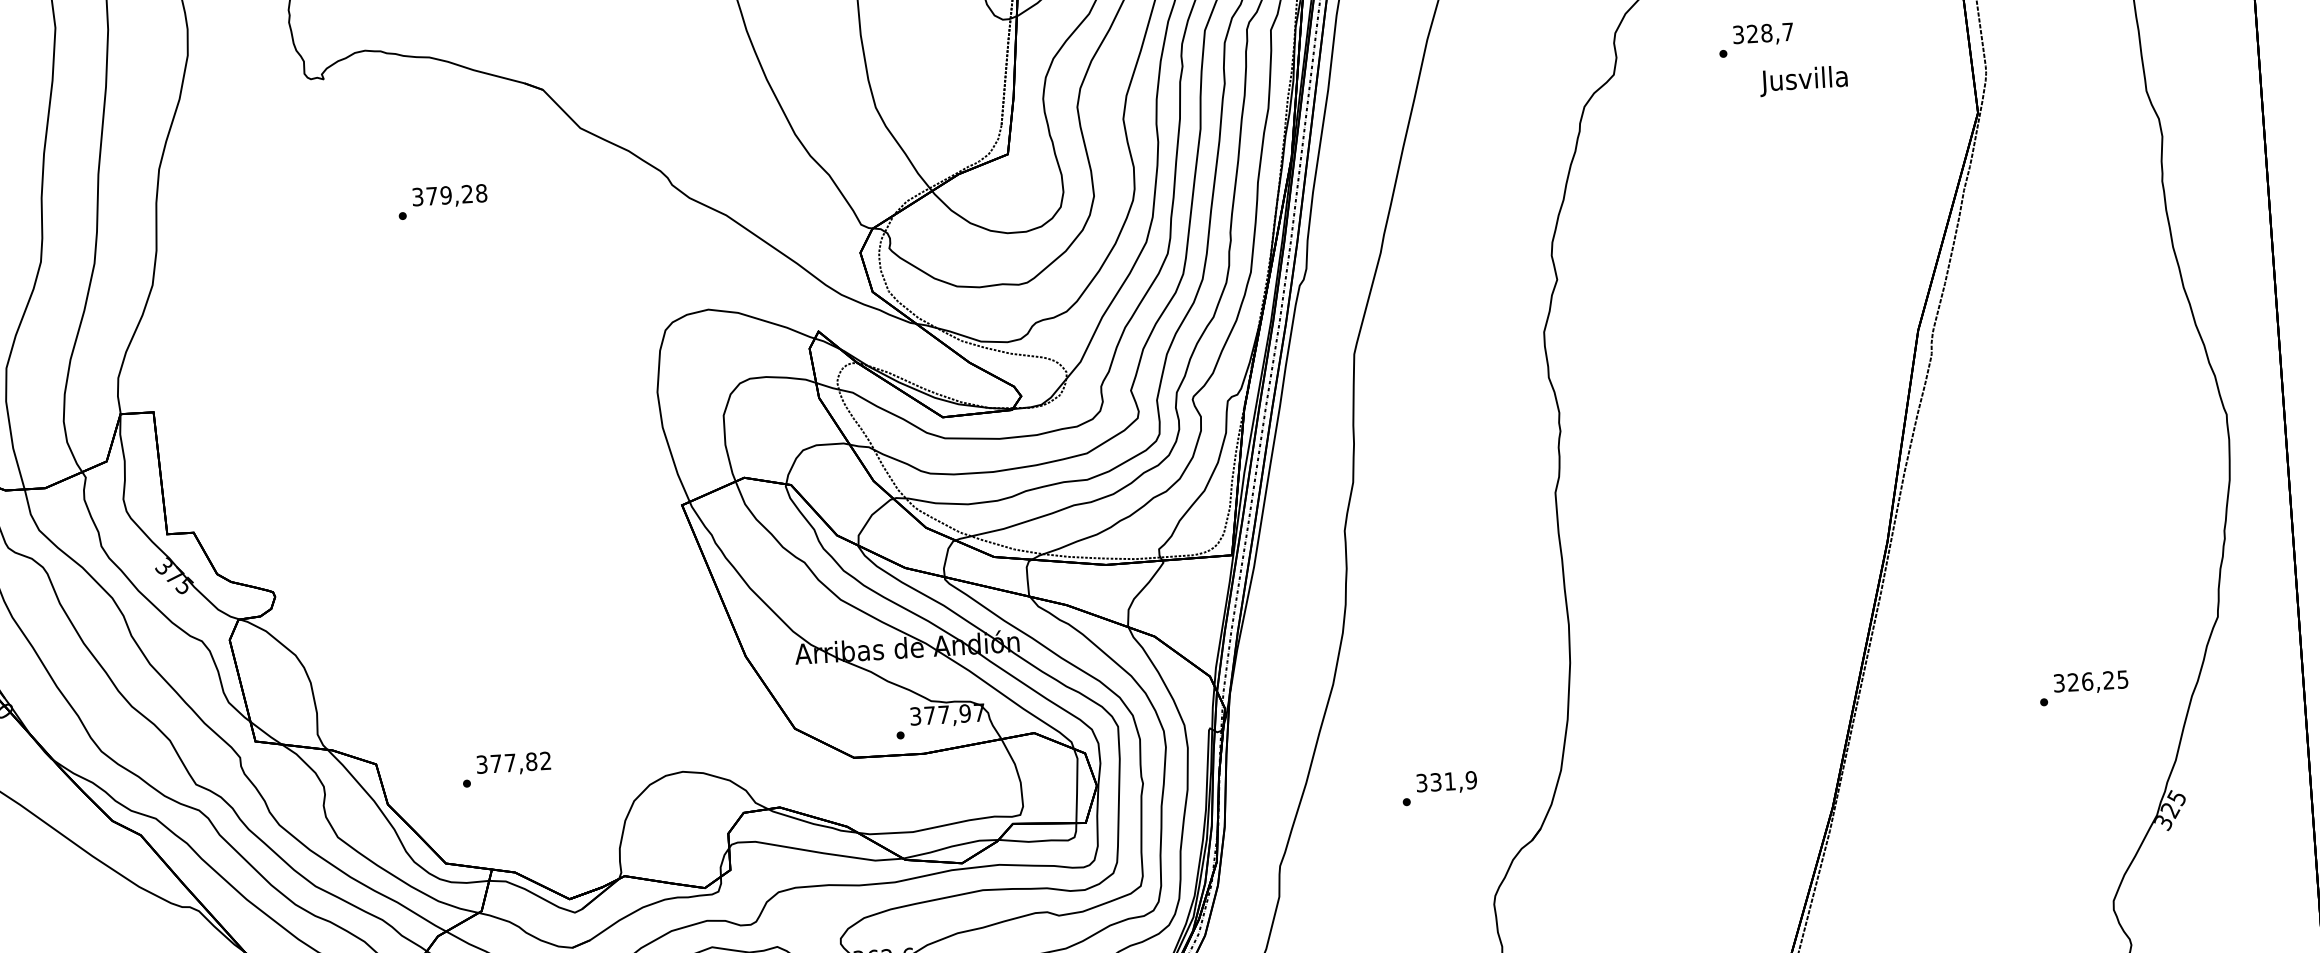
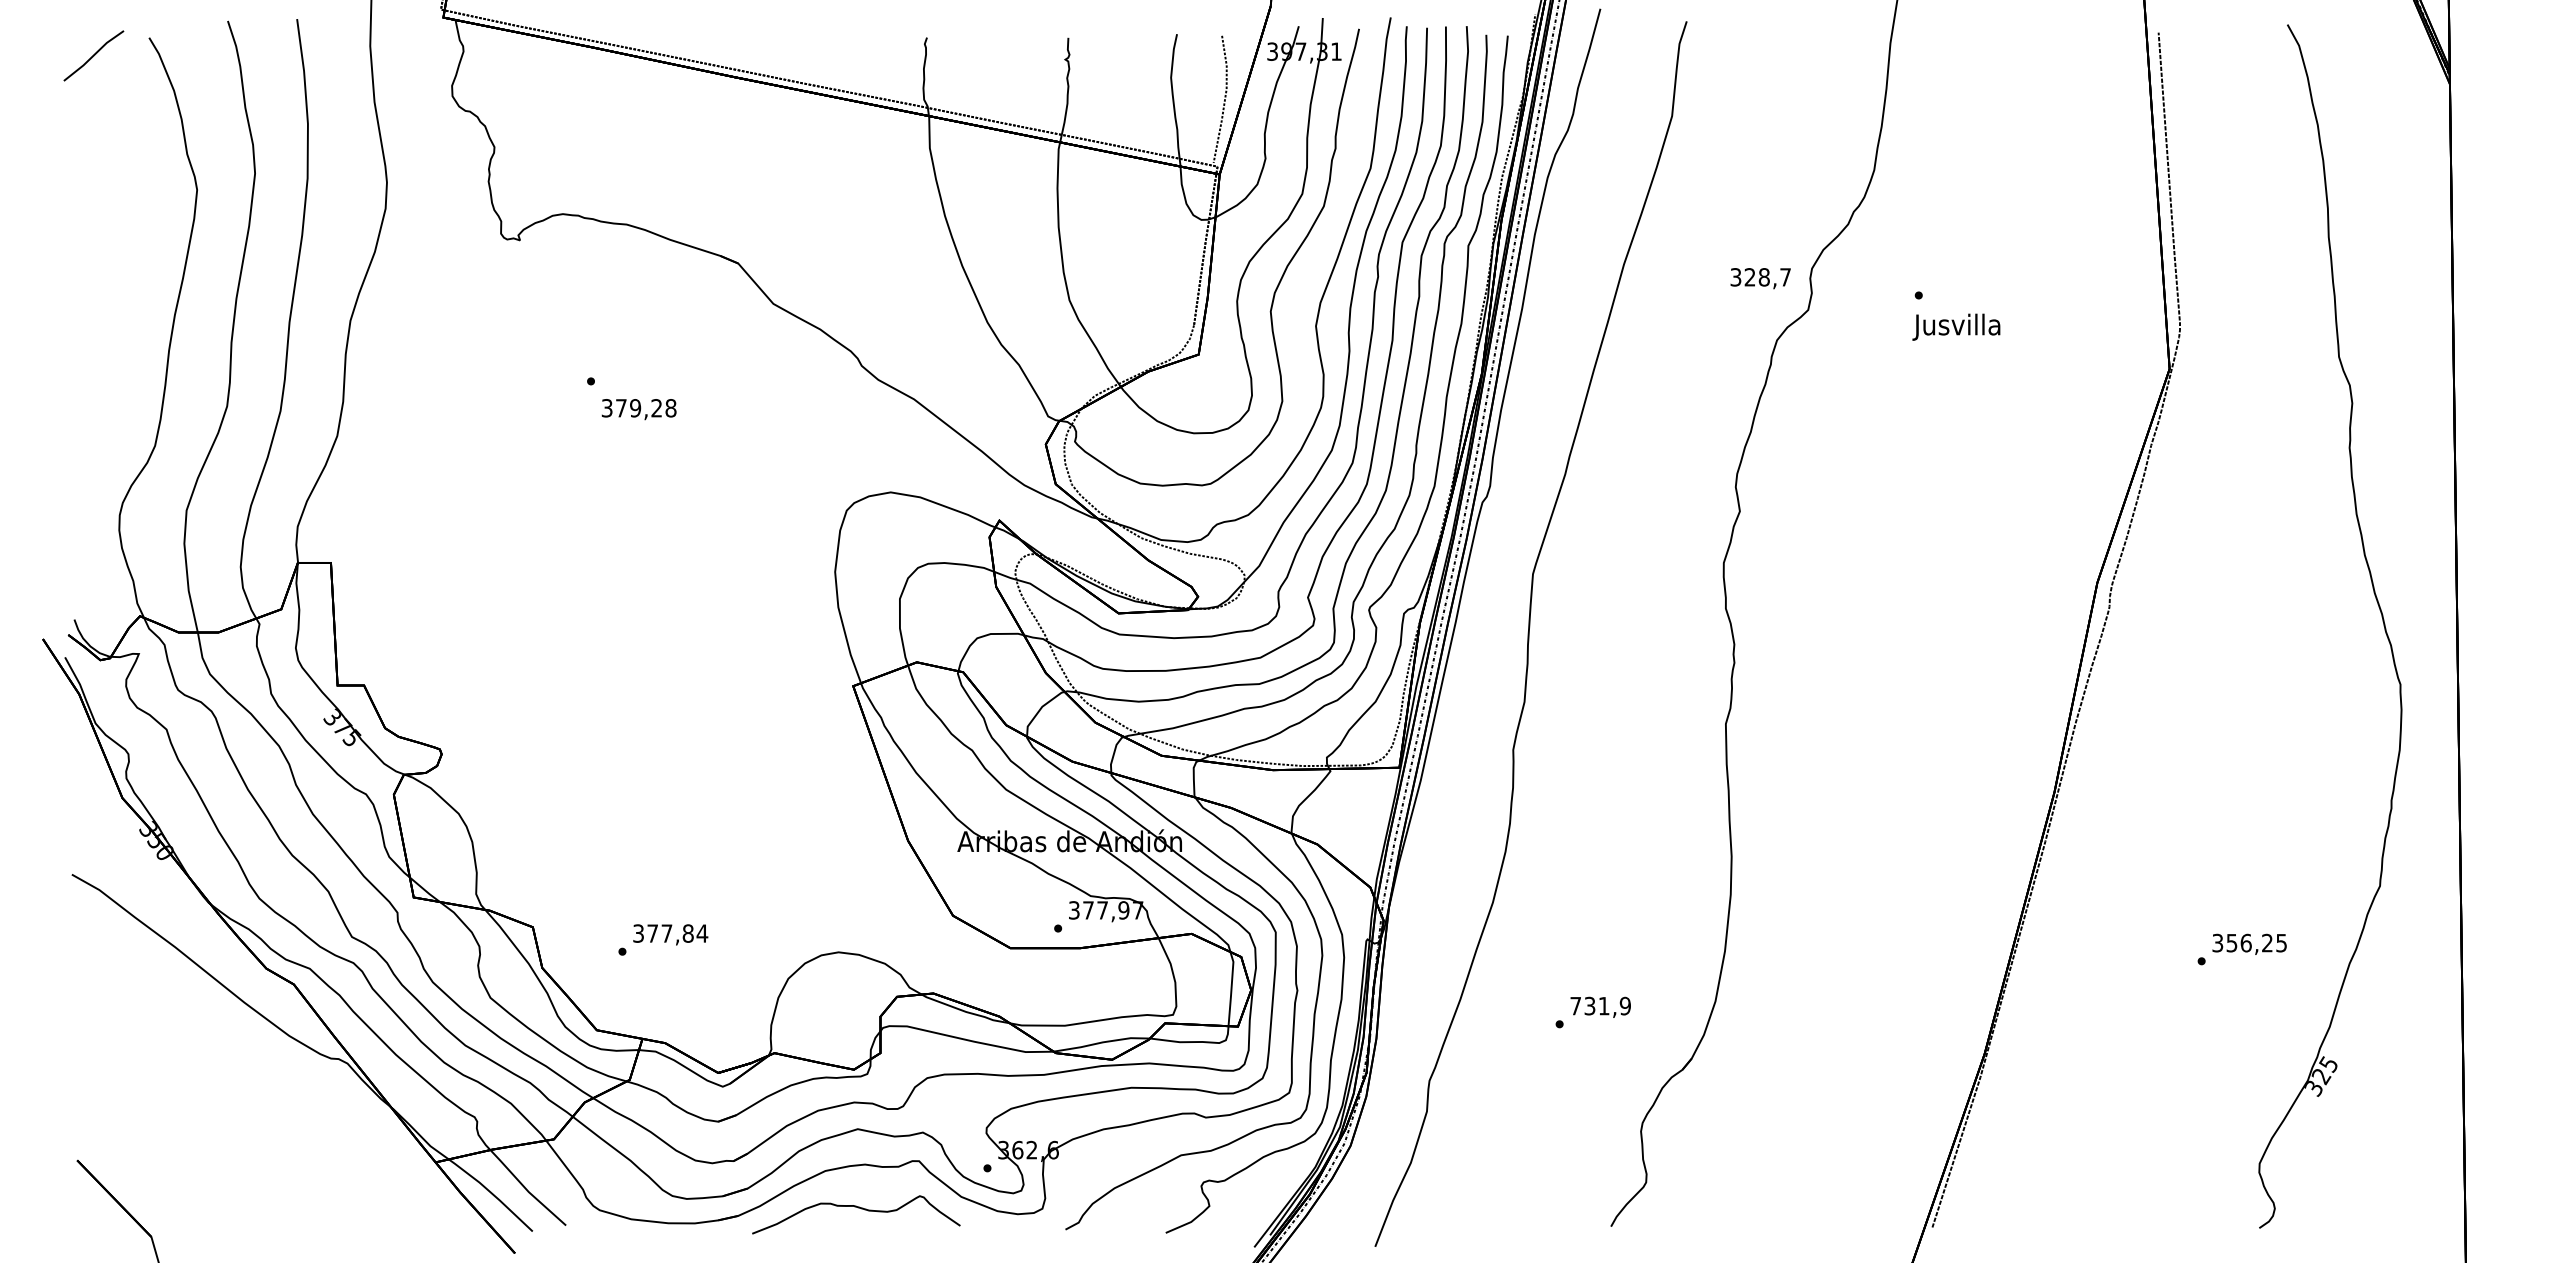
text: (1763, 34) -> (1760, 278), moved
text: (1803, 80) -> (1956, 326), moved
text: (449, 196) -> (638, 409), moved
text: (2072, 681) -> (2231, 942), 326,25 -> 356,25
text: (545, 760) -> (702, 933), 377,82 -> 377,84
text: (1421, 782) -> (1575, 1005), 331,9 -> 731,9

